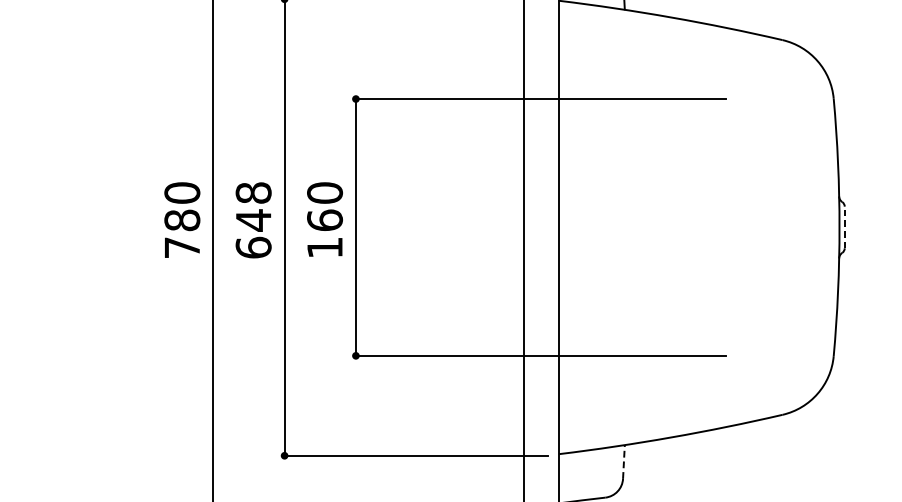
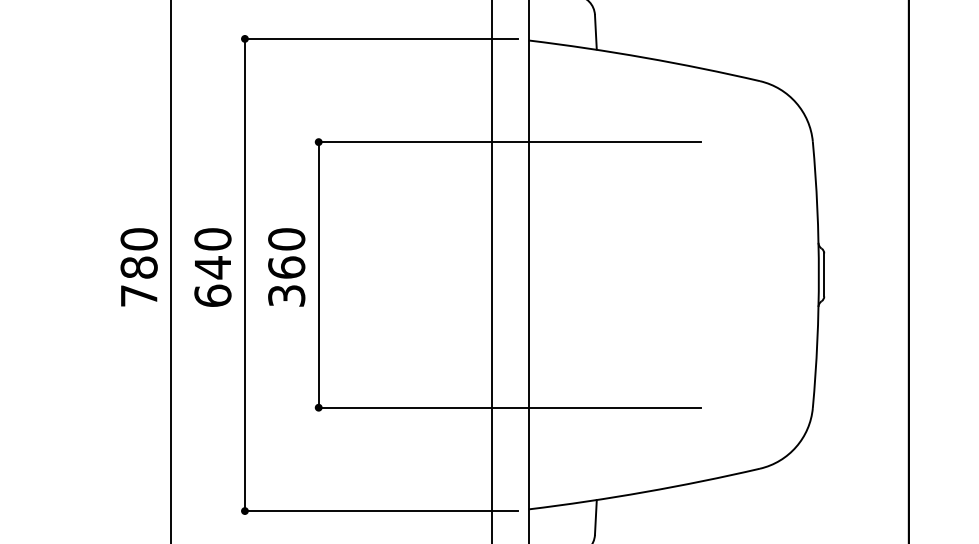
text: (253, 193) -> (212, 239), 648 -> 640
line: (844, 227) -> (824, 274), dashed -> solid
text: (324, 247) -> (286, 295), 160 -> 360
line: (623, 461) -> (595, 516), dashed -> solid

